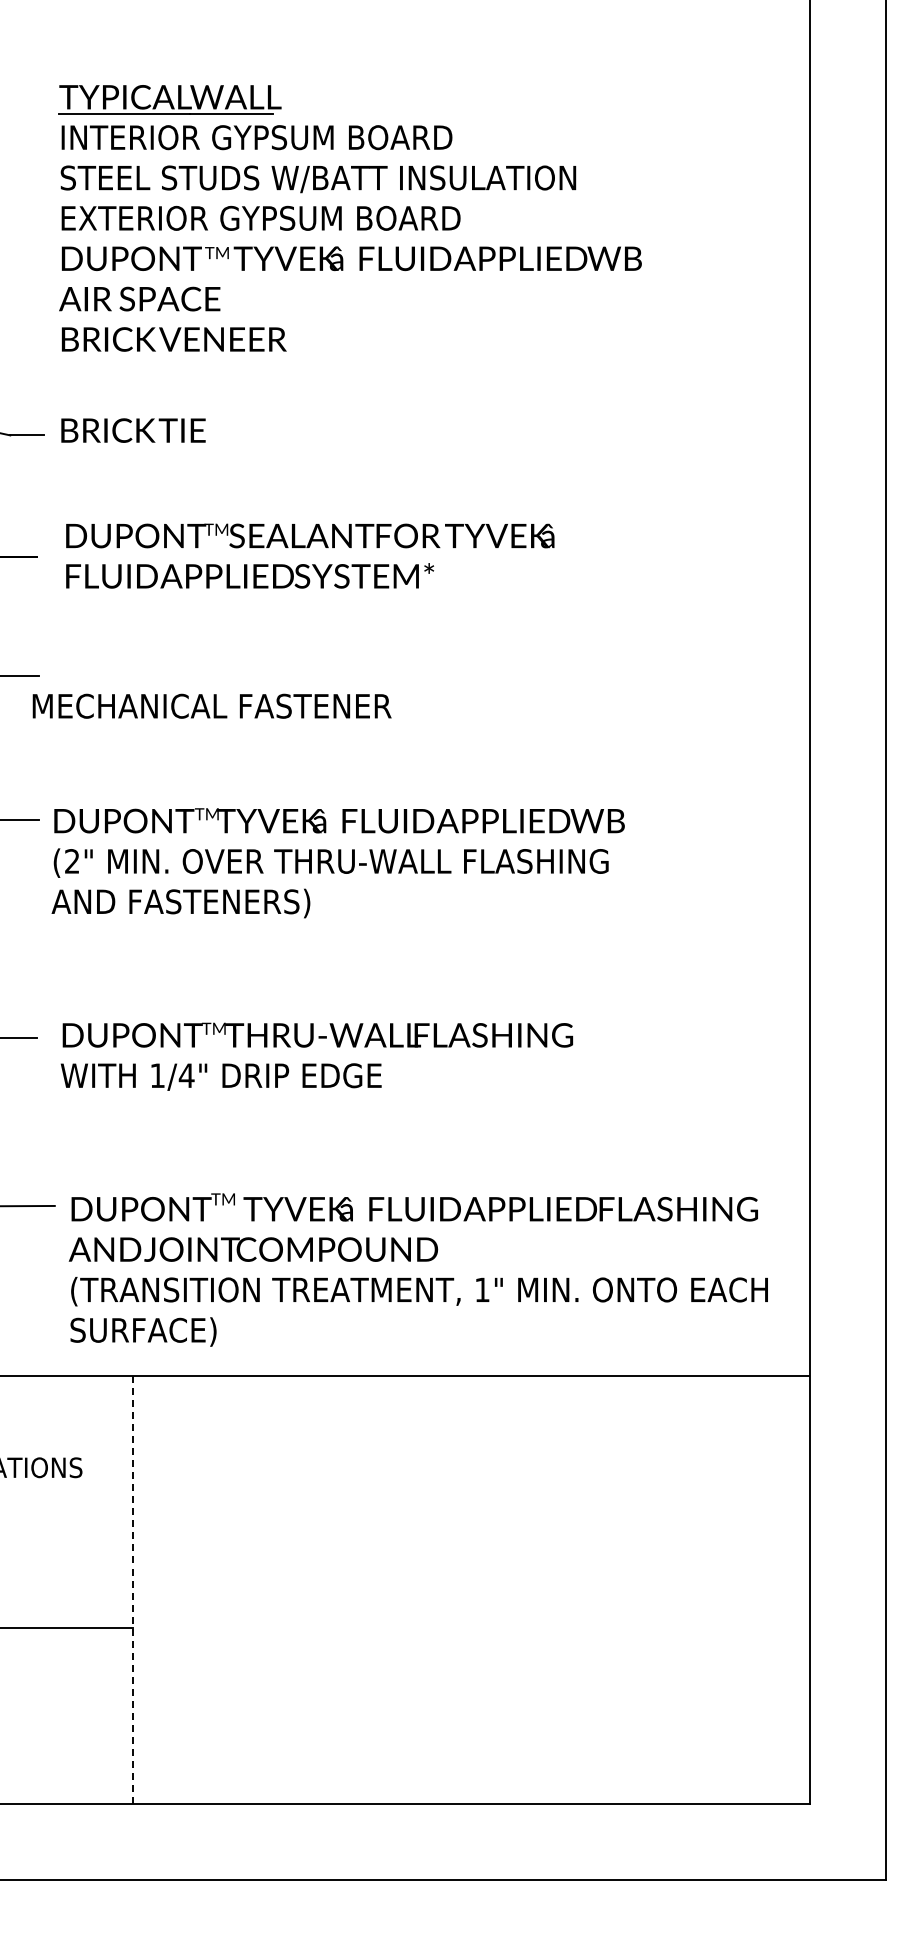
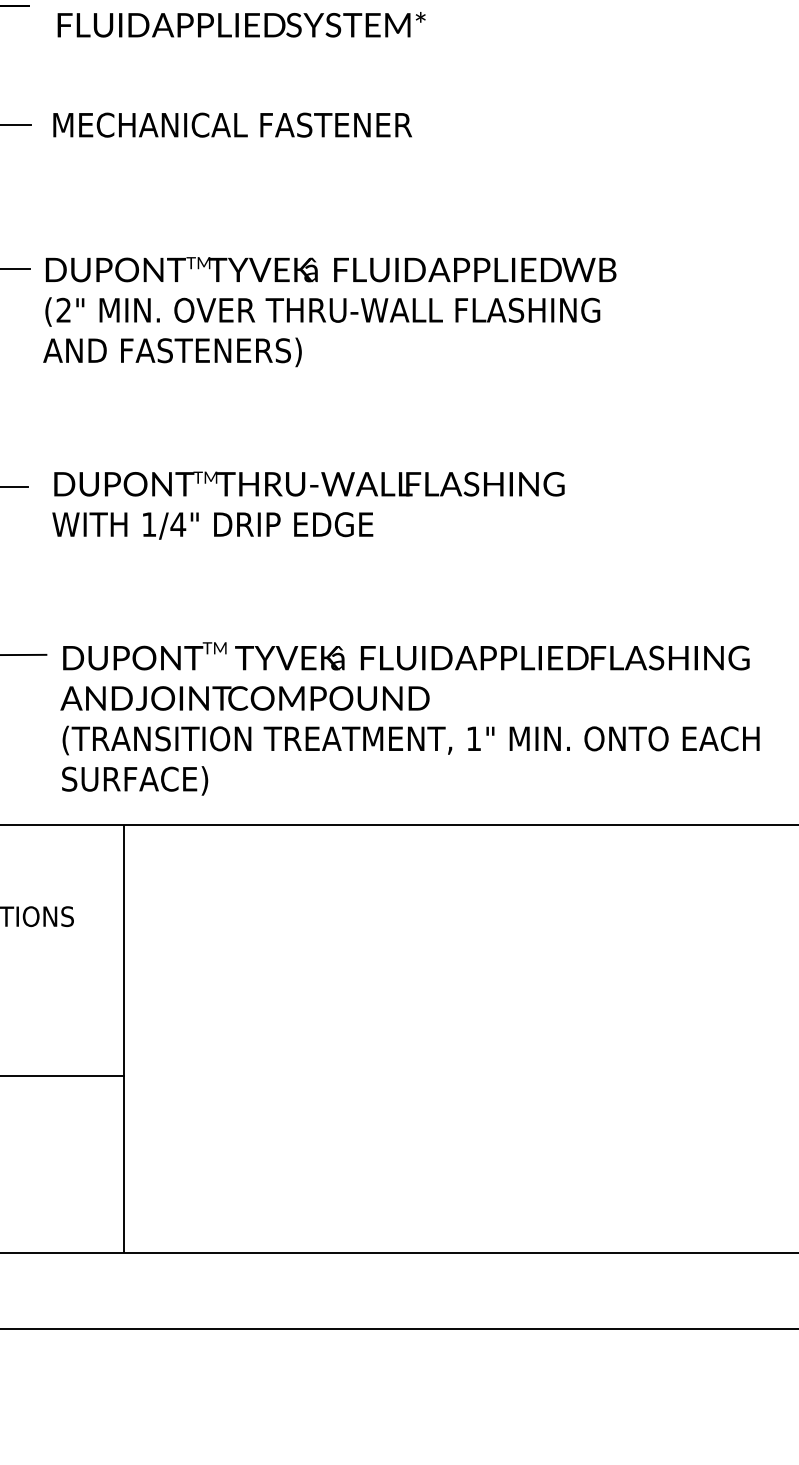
text: (211, 705) -> (232, 124), moved
line: (132, 1590) -> (124, 1039), dashed -> solid

